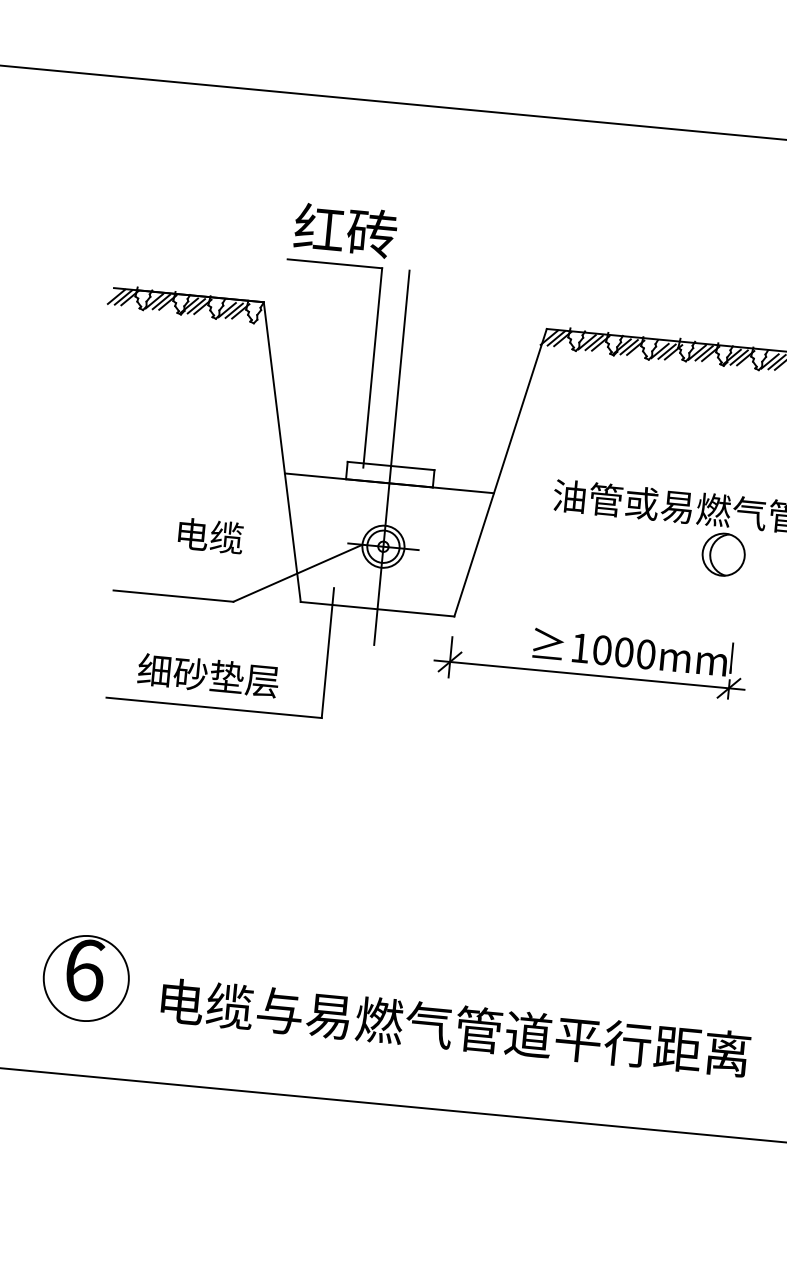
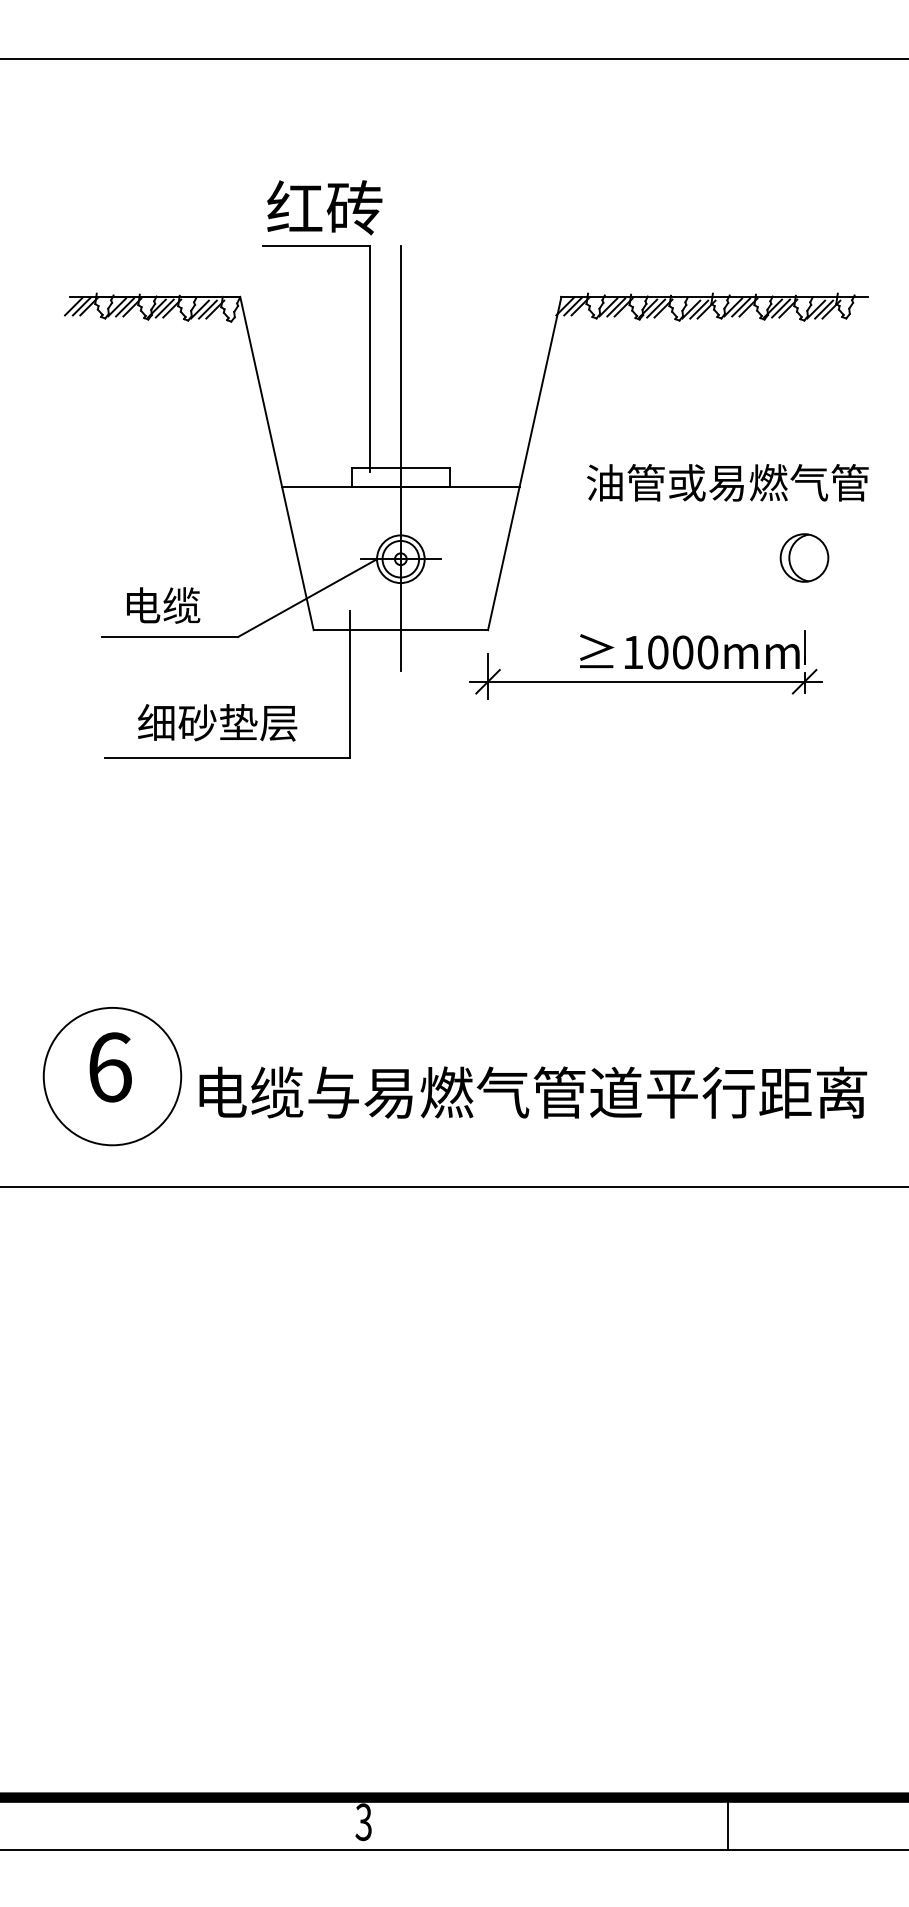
text: (210, 536) -> (163, 605), moved
part: (723, 554) -> (804, 557), moved
circle: (86, 978) -> (112, 1076), size x1.43

